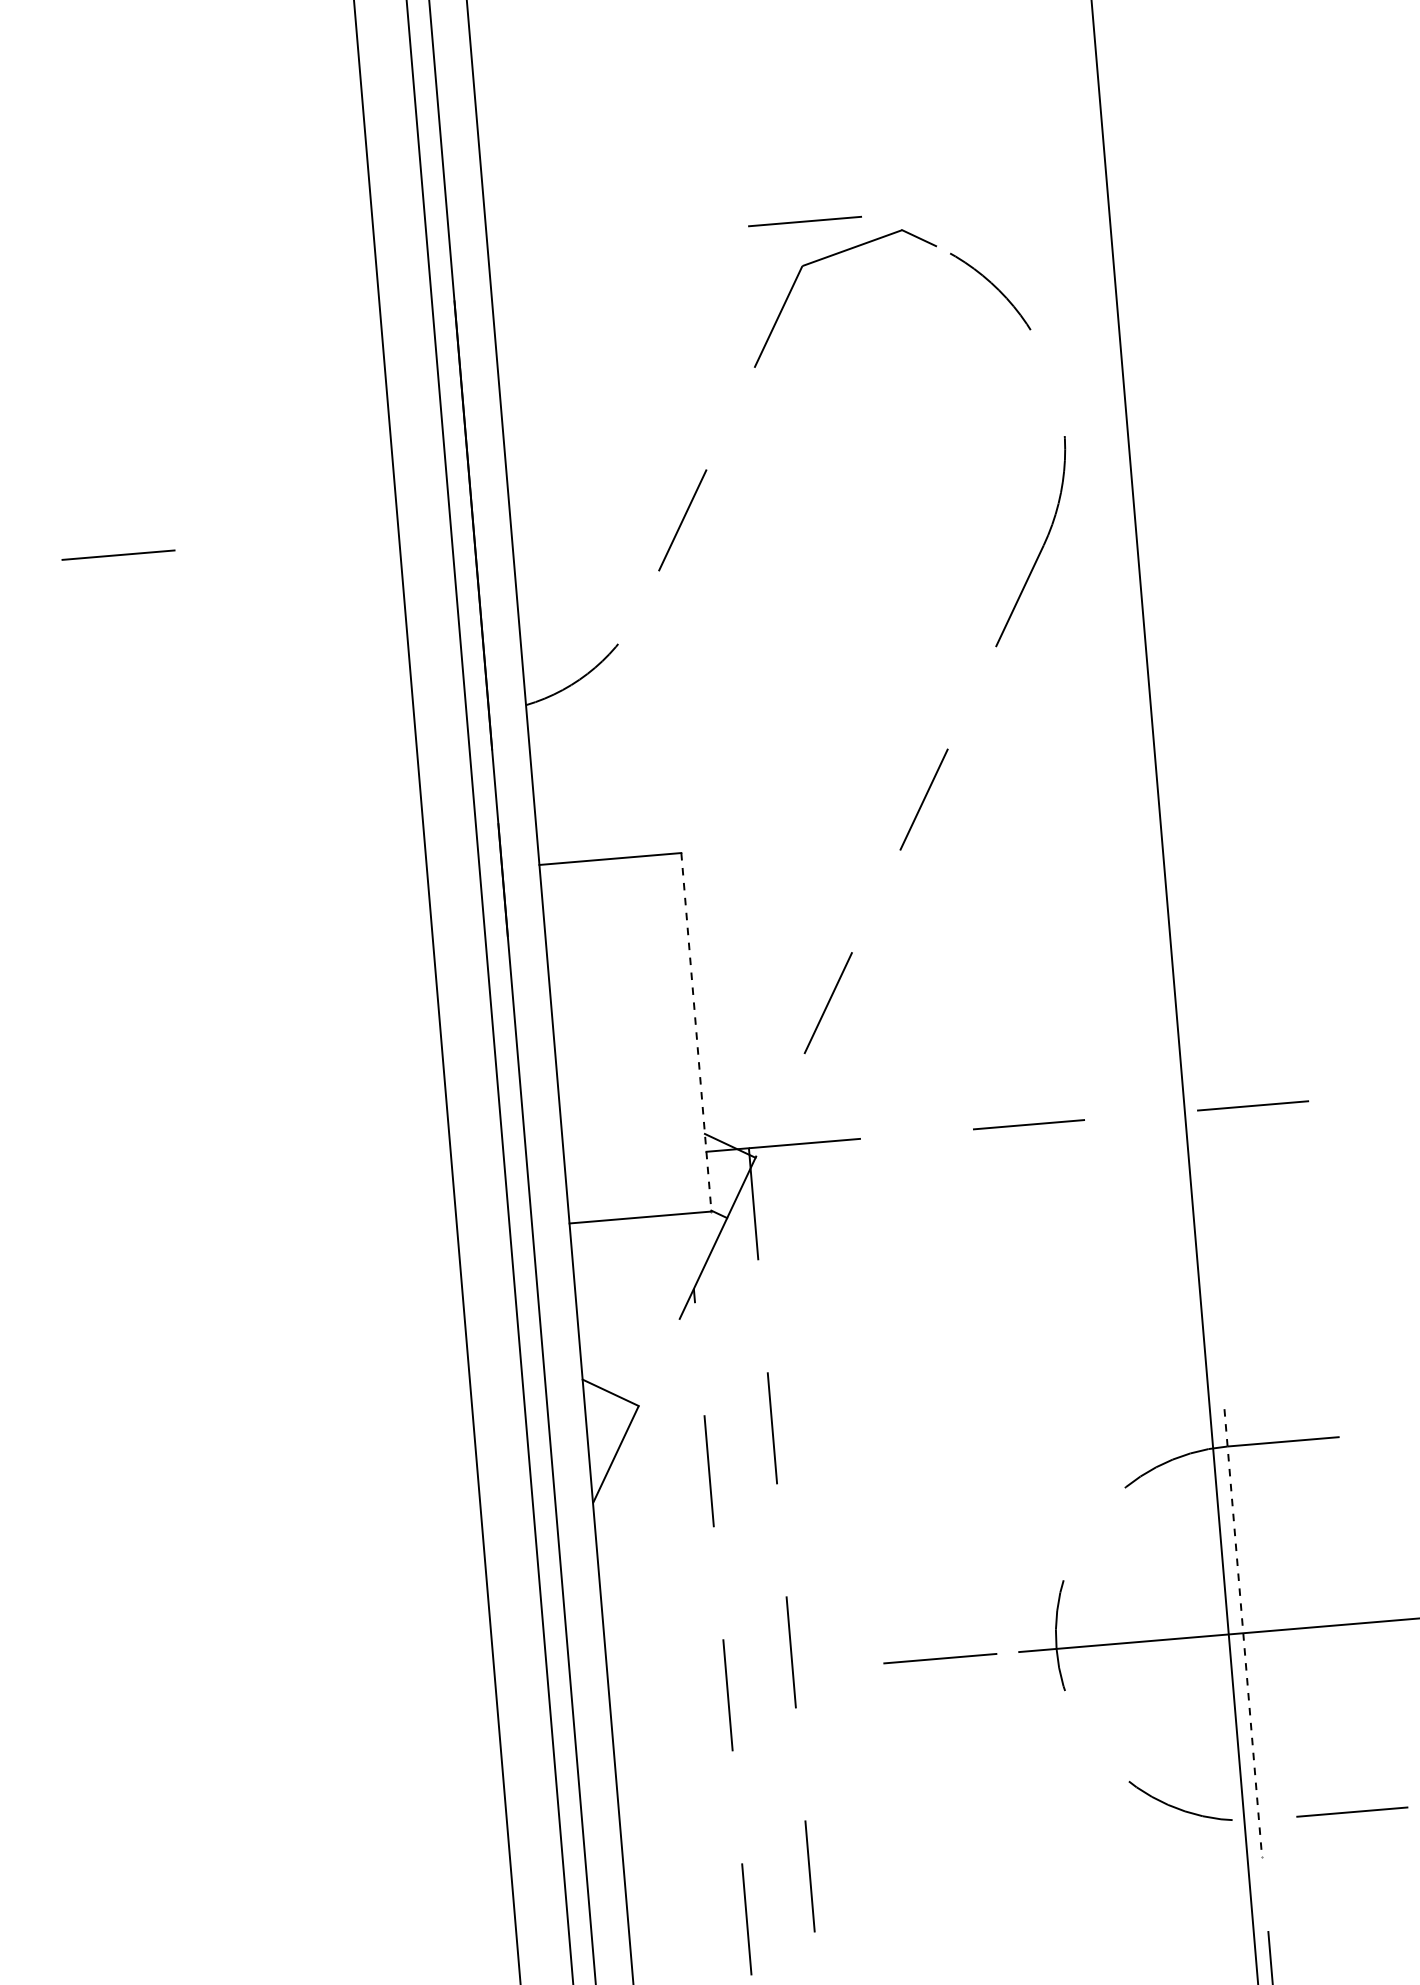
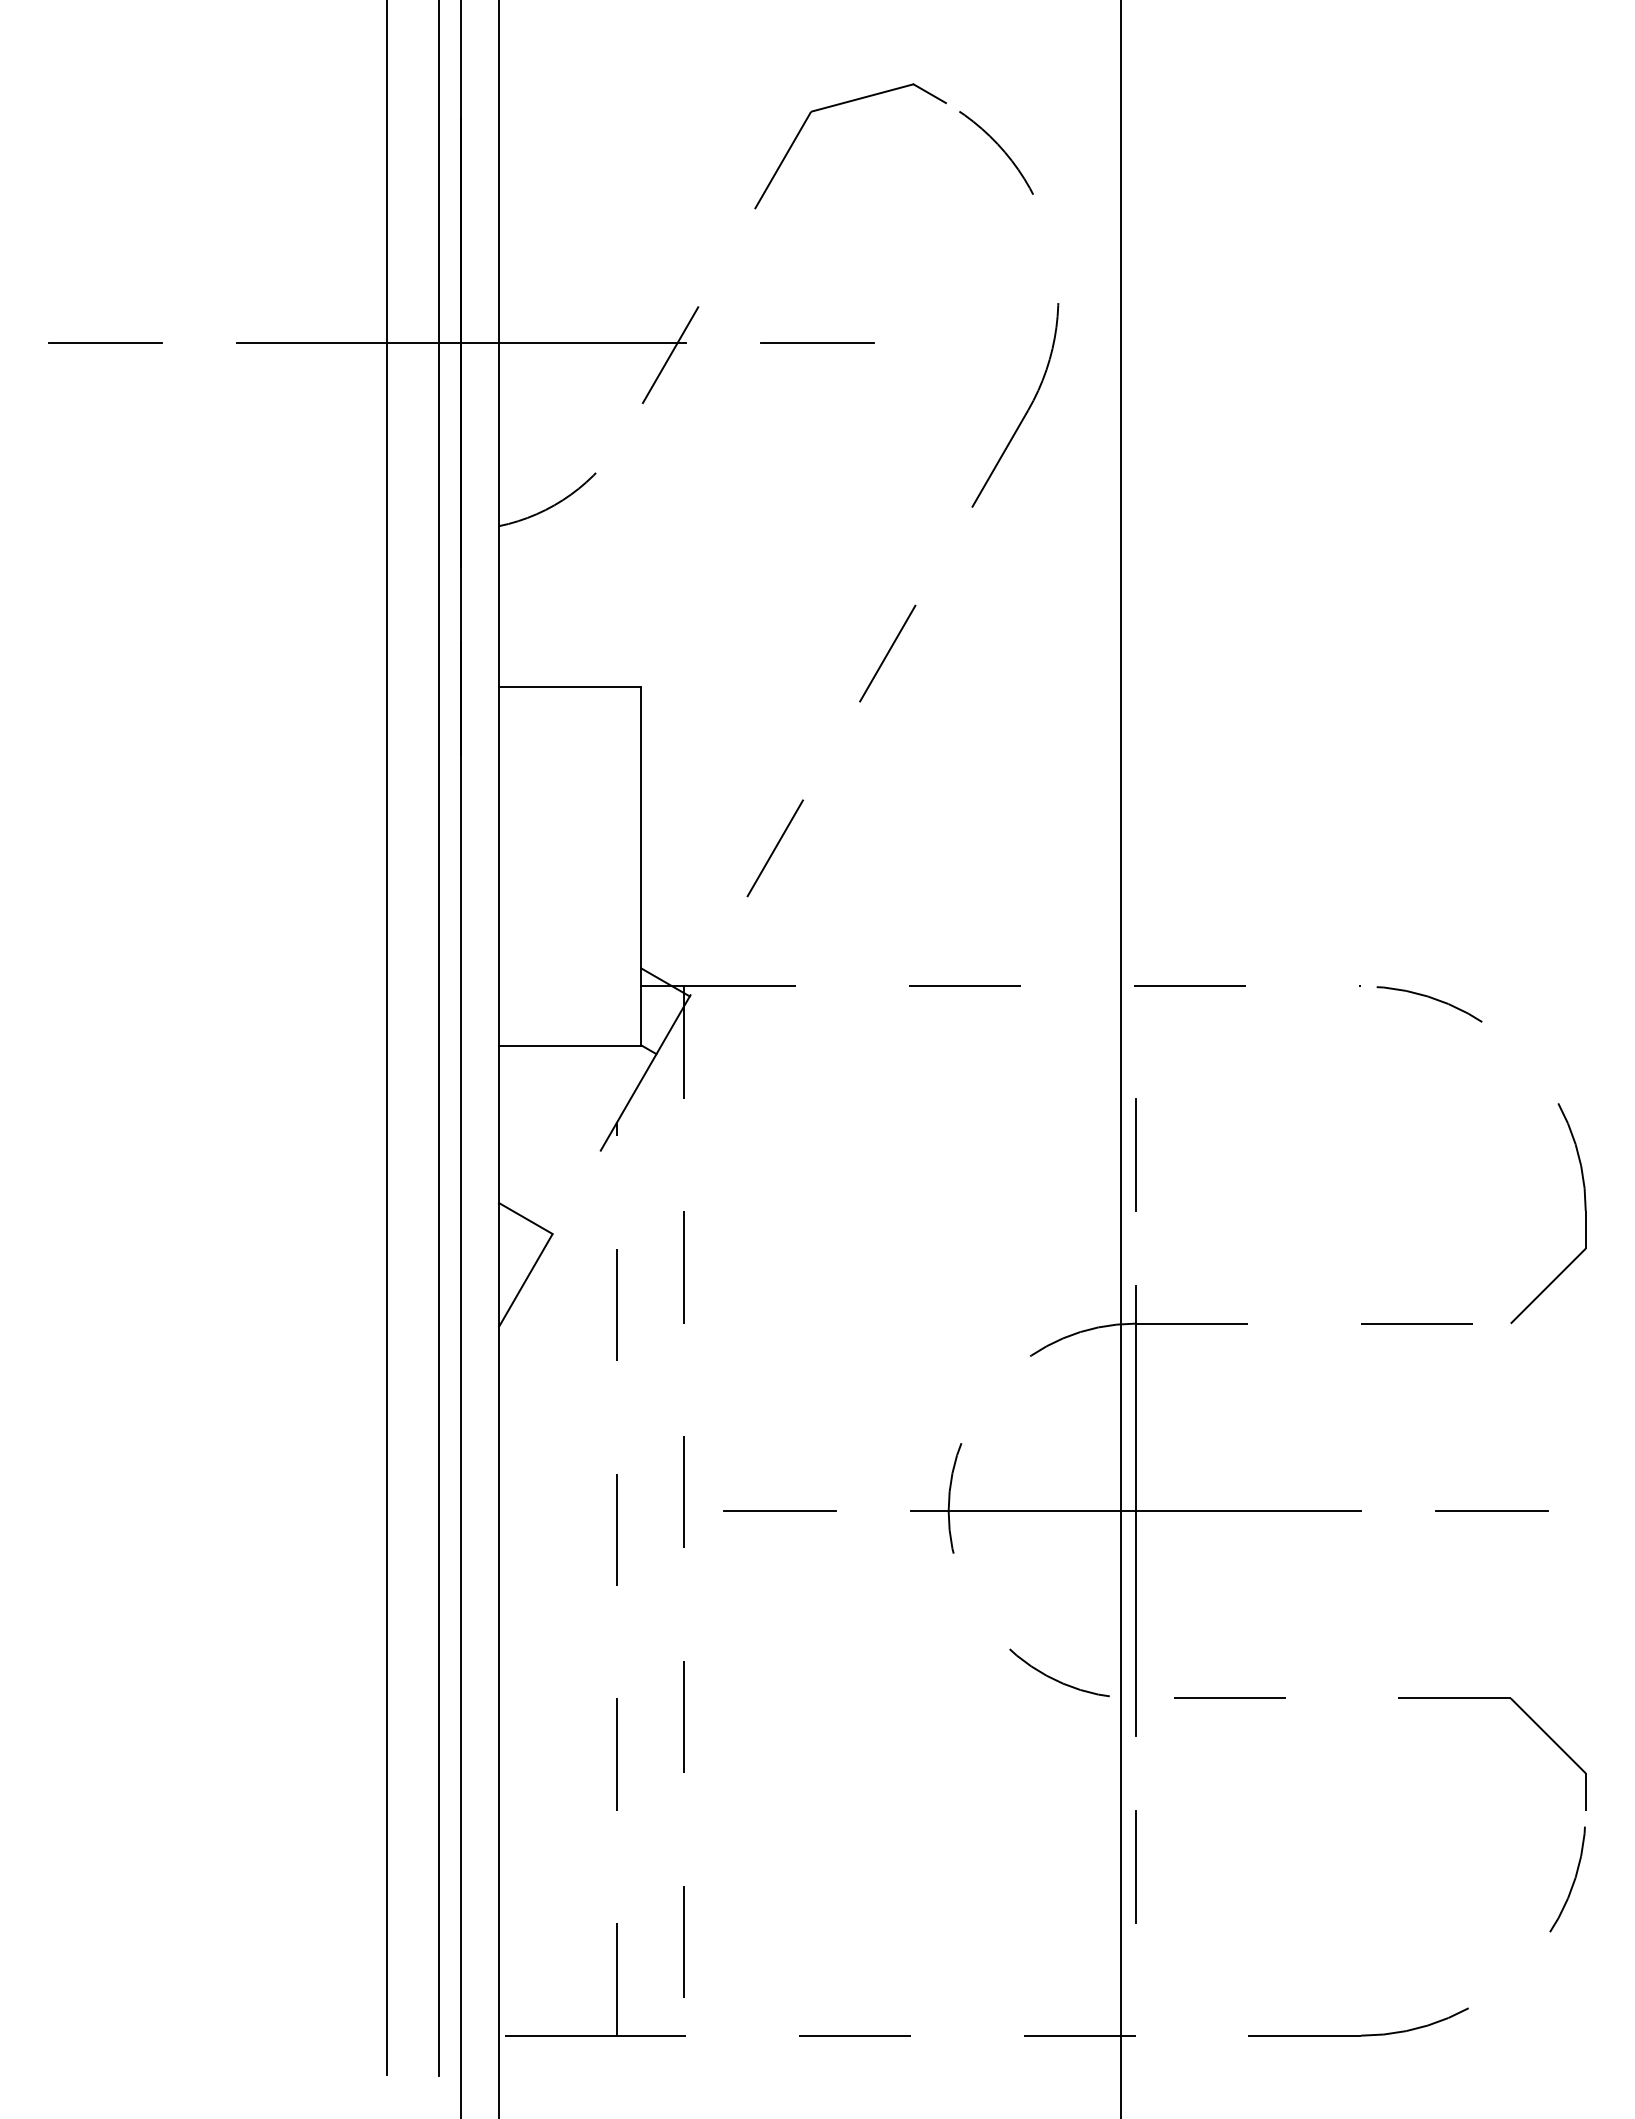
line: (805, 221) -> (817, 342), moved
line: (473, 525) -> (461, 342), added
line: (696, 1032) -> (641, 866), dashed -> solid
line: (1213, 1277) -> (1136, 1154), added
line: (1243, 1633) -> (1136, 1511), dashed -> solid
line: (939, 1658) -> (779, 1510), moved

